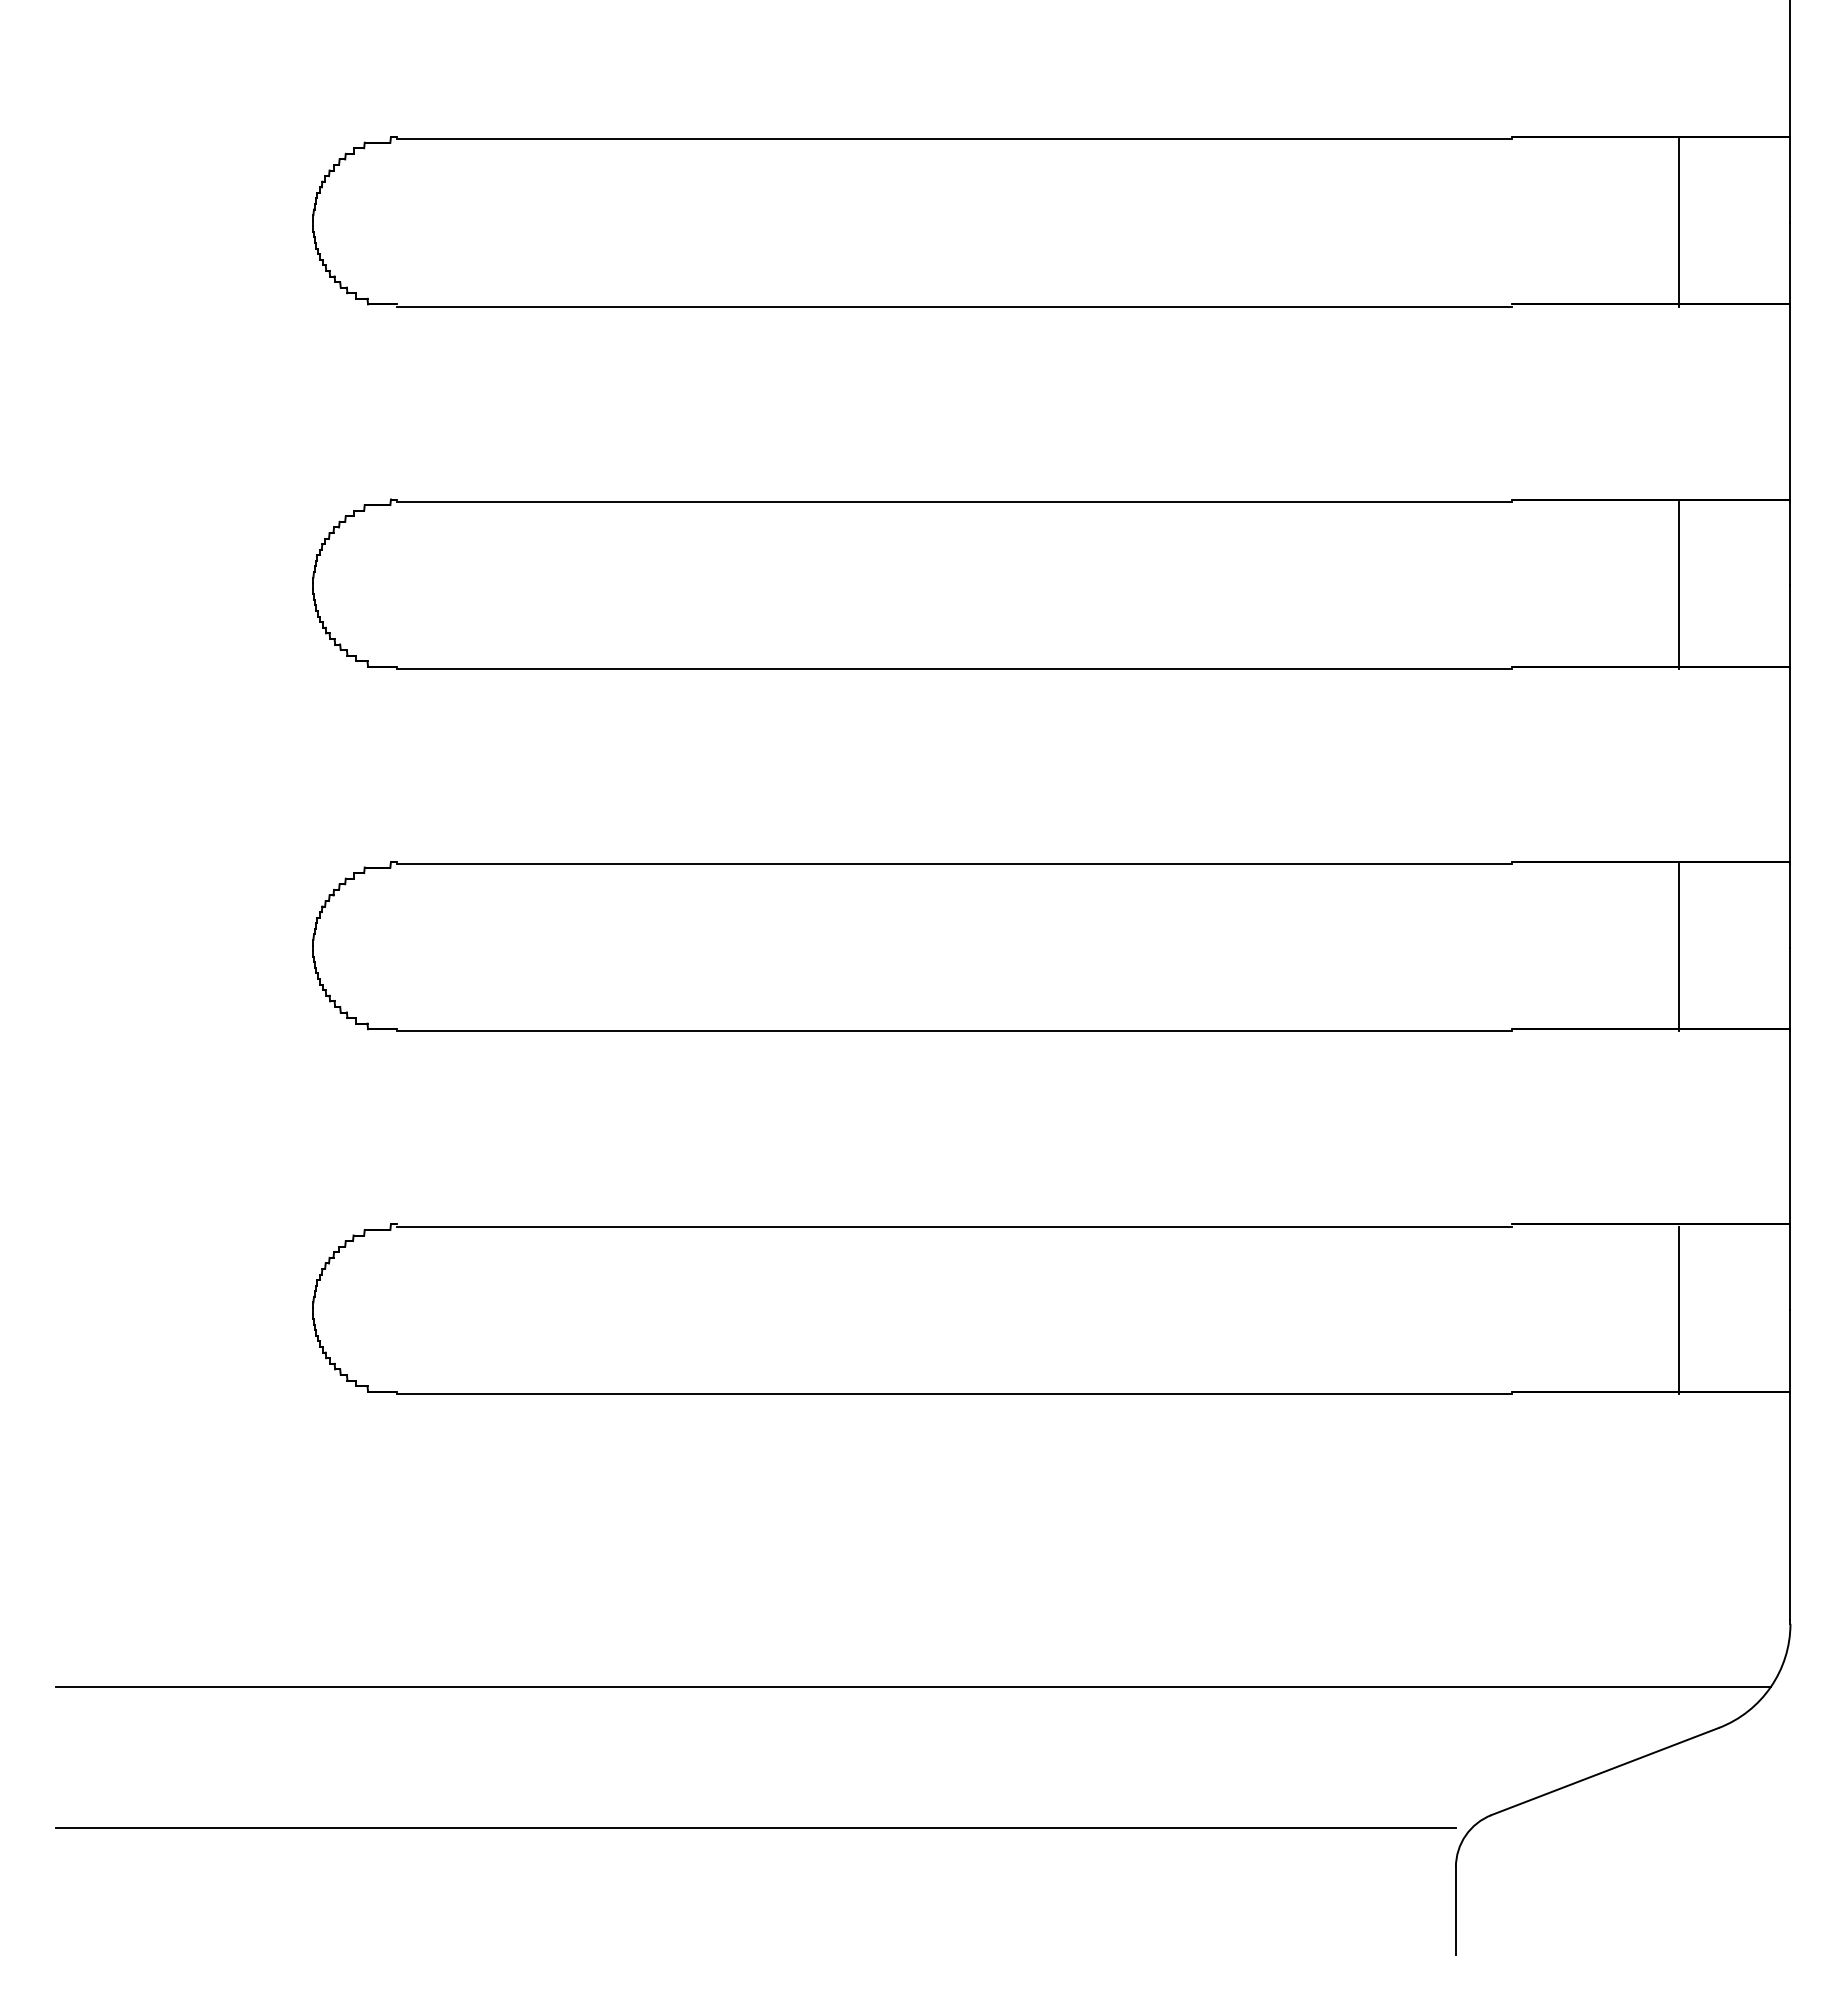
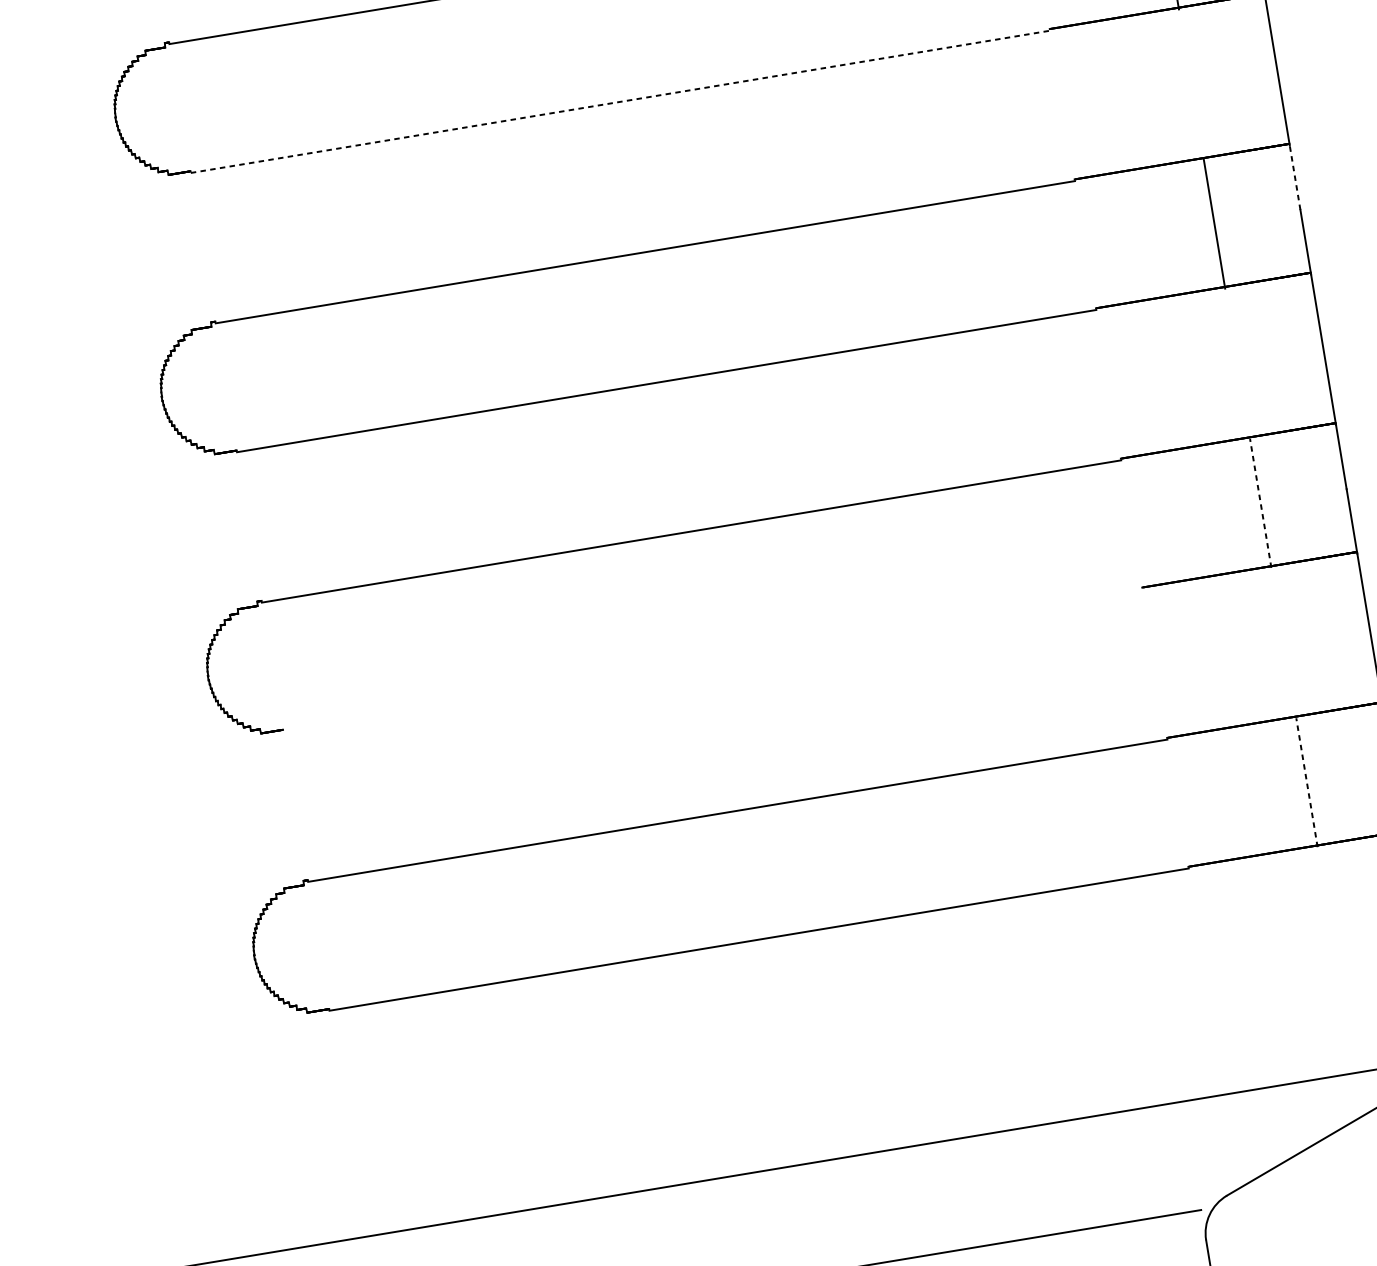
line: (954, 306) -> (620, 101), solid -> dashed
line: (1790, 543) -> (1295, 177), solid -> dashed
line: (1678, 947) -> (1260, 503), solid -> dashed
line: (953, 1031) -> (712, 660), removed
line: (1678, 1310) -> (1306, 783), solid -> dashed

